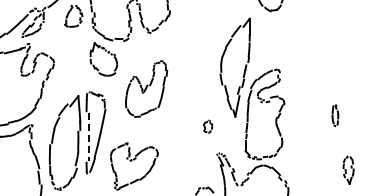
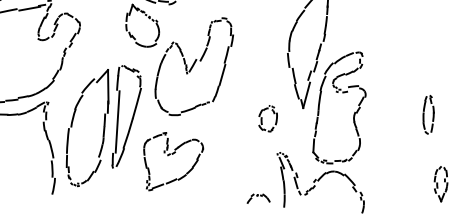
part: (146, 88) -> (194, 65), size x1.43
part: (335, 115) -> (428, 114), size x1.43
part: (207, 126) -> (267, 118), size x1.67
line: (88, 137) -> (117, 122), dashed -> solid

